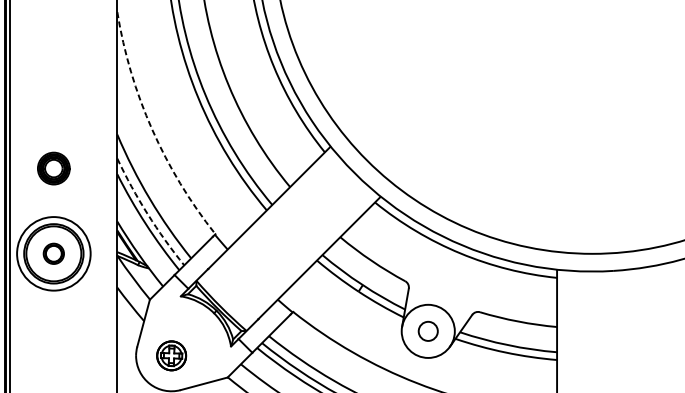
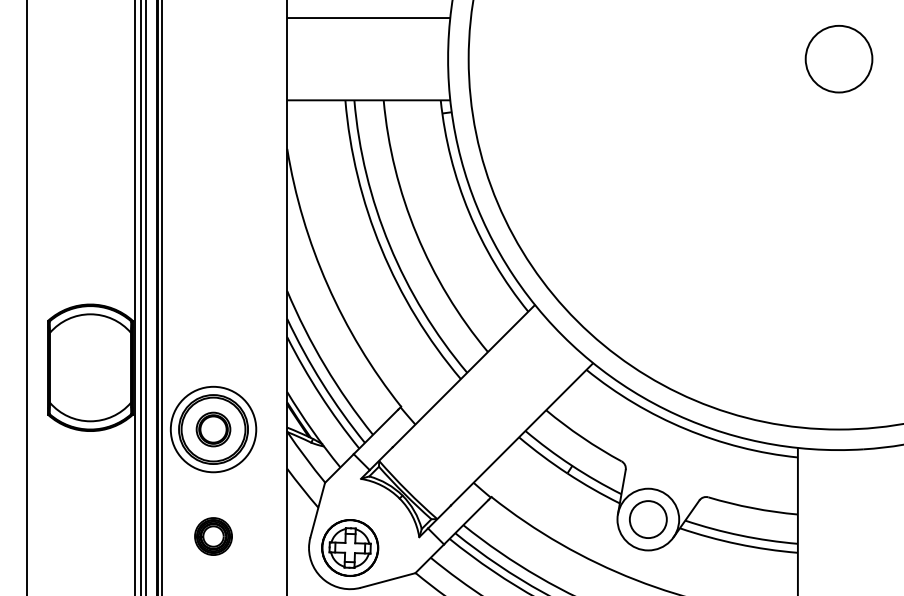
arc: (152, 129) -> (327, 285), dashed -> solid
part: (53, 168) -> (213, 536), moved
arc: (147, 214) -> (322, 383), dashed -> solid
part: (53, 253) -> (213, 429), size x1.43
circle: (427, 331) -> (647, 519), size x1.67
part: (171, 355) -> (350, 547), size x1.67

